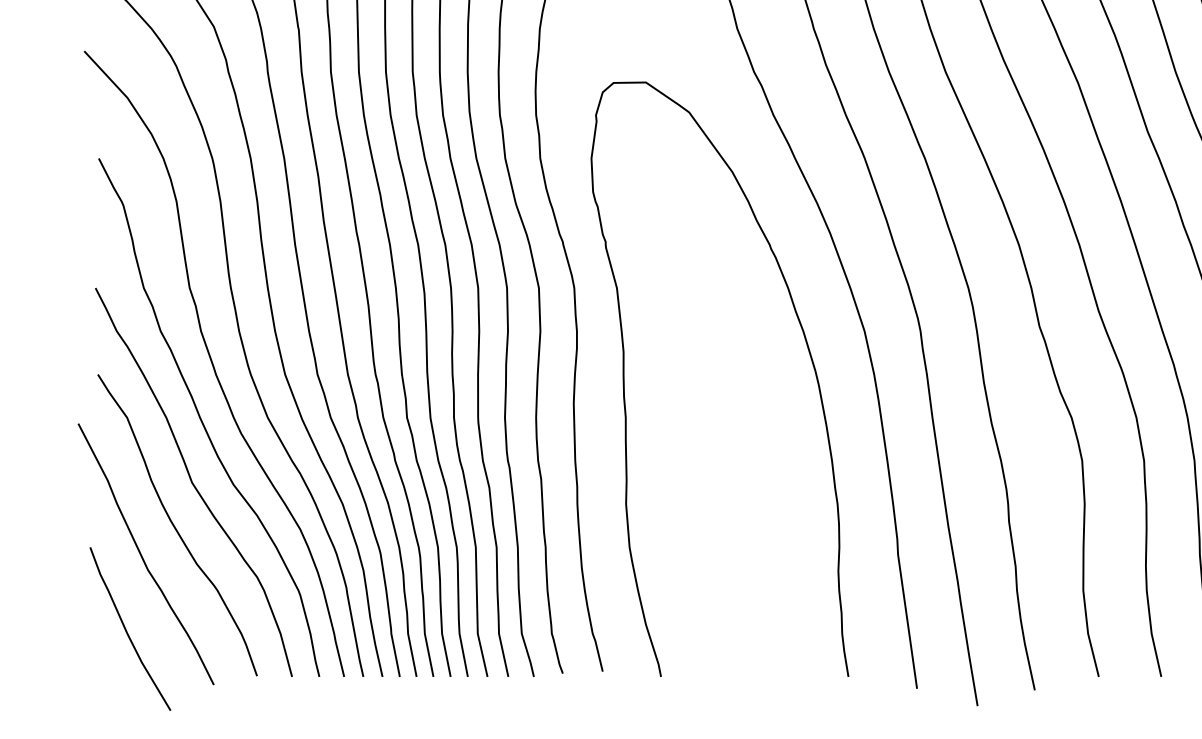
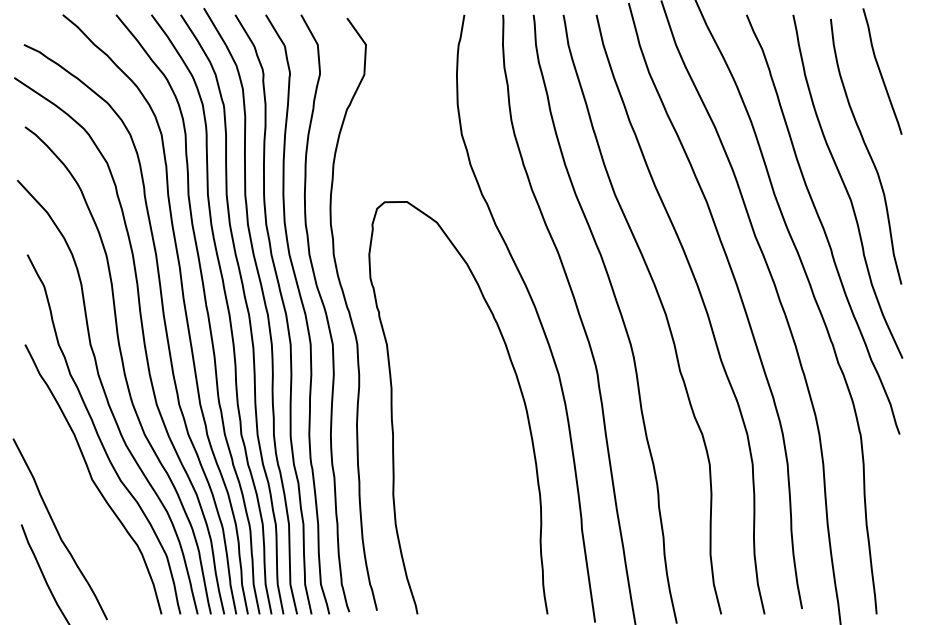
curve: (175, 525) -> (80, 509), removed

